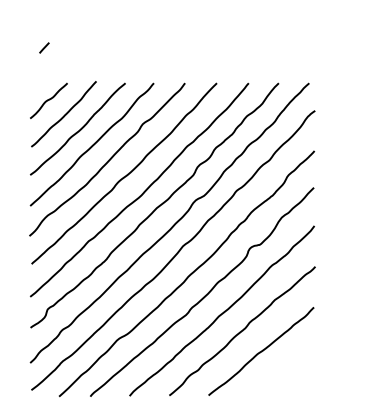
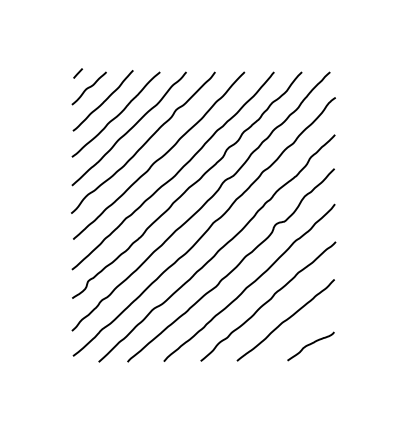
line: (43, 47) -> (77, 73), moved
curve: (287, 378) -> (310, 345), added

